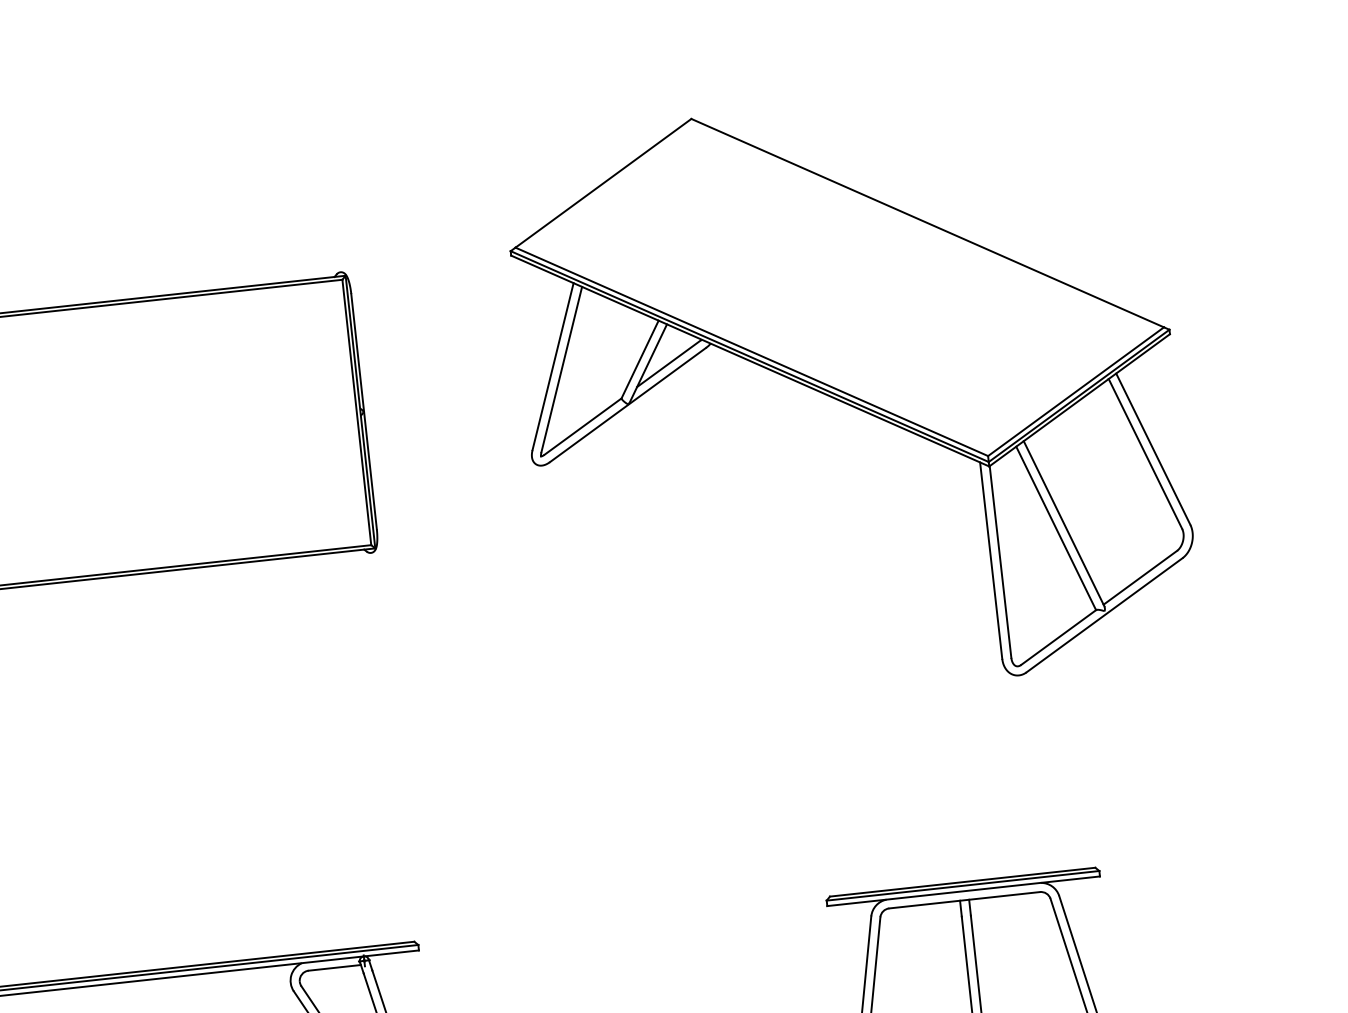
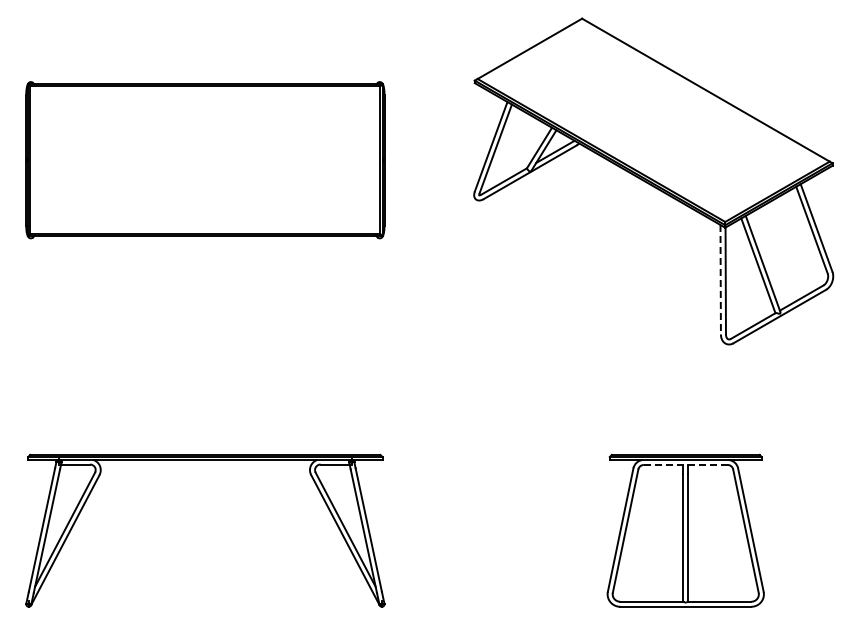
line: (990, 560) -> (720, 279), solid -> dashed
line: (964, 899) -> (685, 464), solid -> dashed

